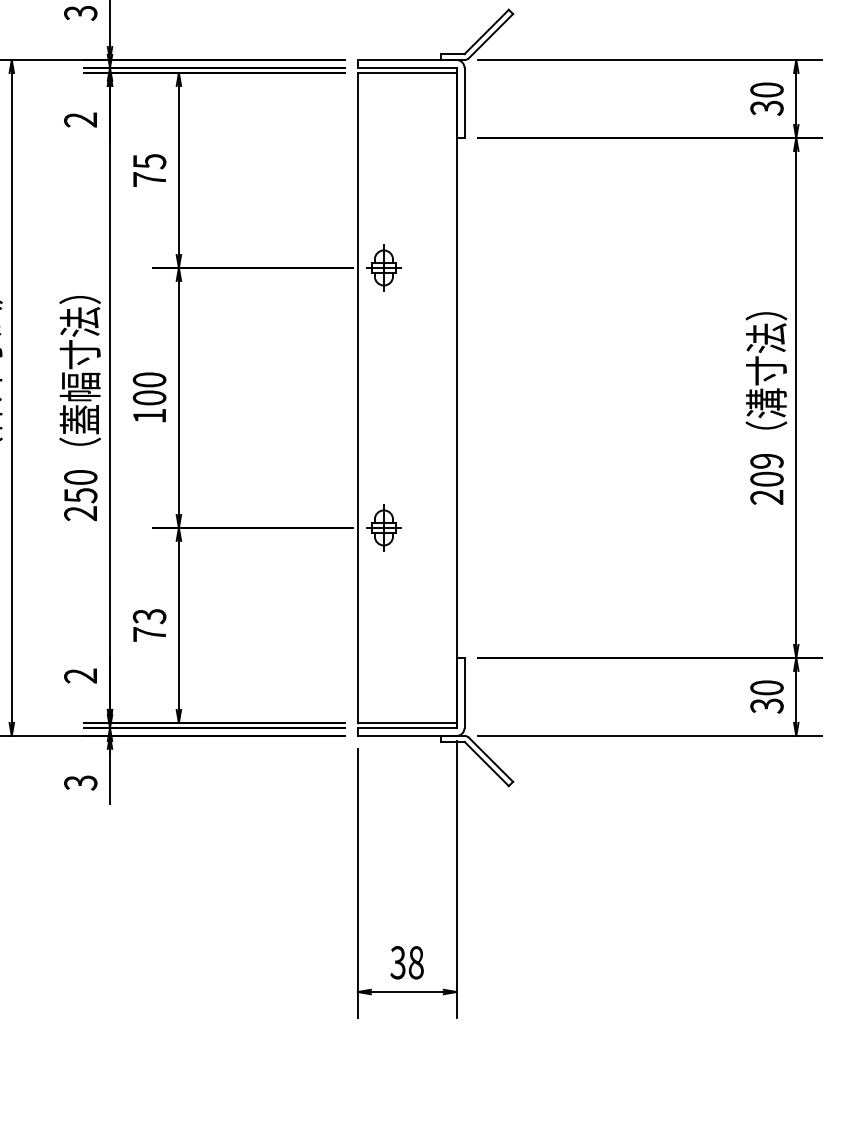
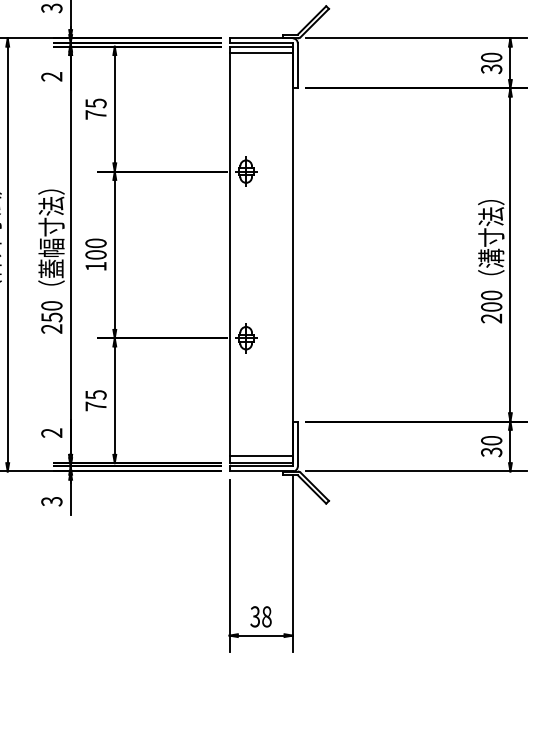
line: (406, 83) -> (260, 53), added
text: (766, 461) -> (491, 295), 209 -> 200
text: (148, 615) -> (95, 394), 73 -> 75
line: (406, 712) -> (260, 456), added

